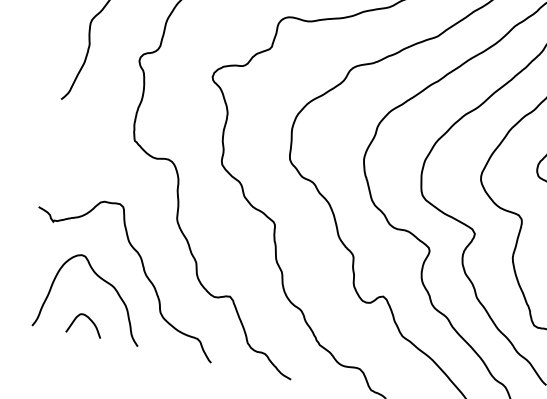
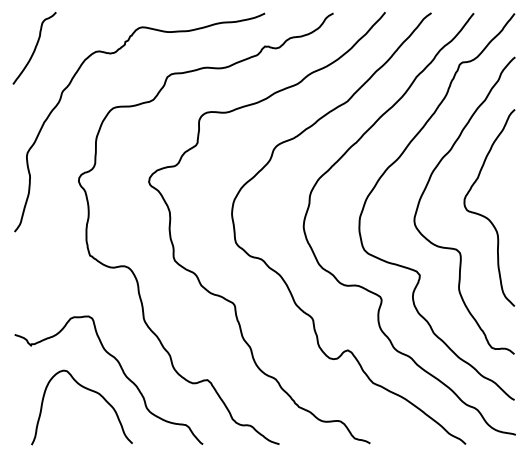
curve: (88, 319) -> (82, 428), removed

